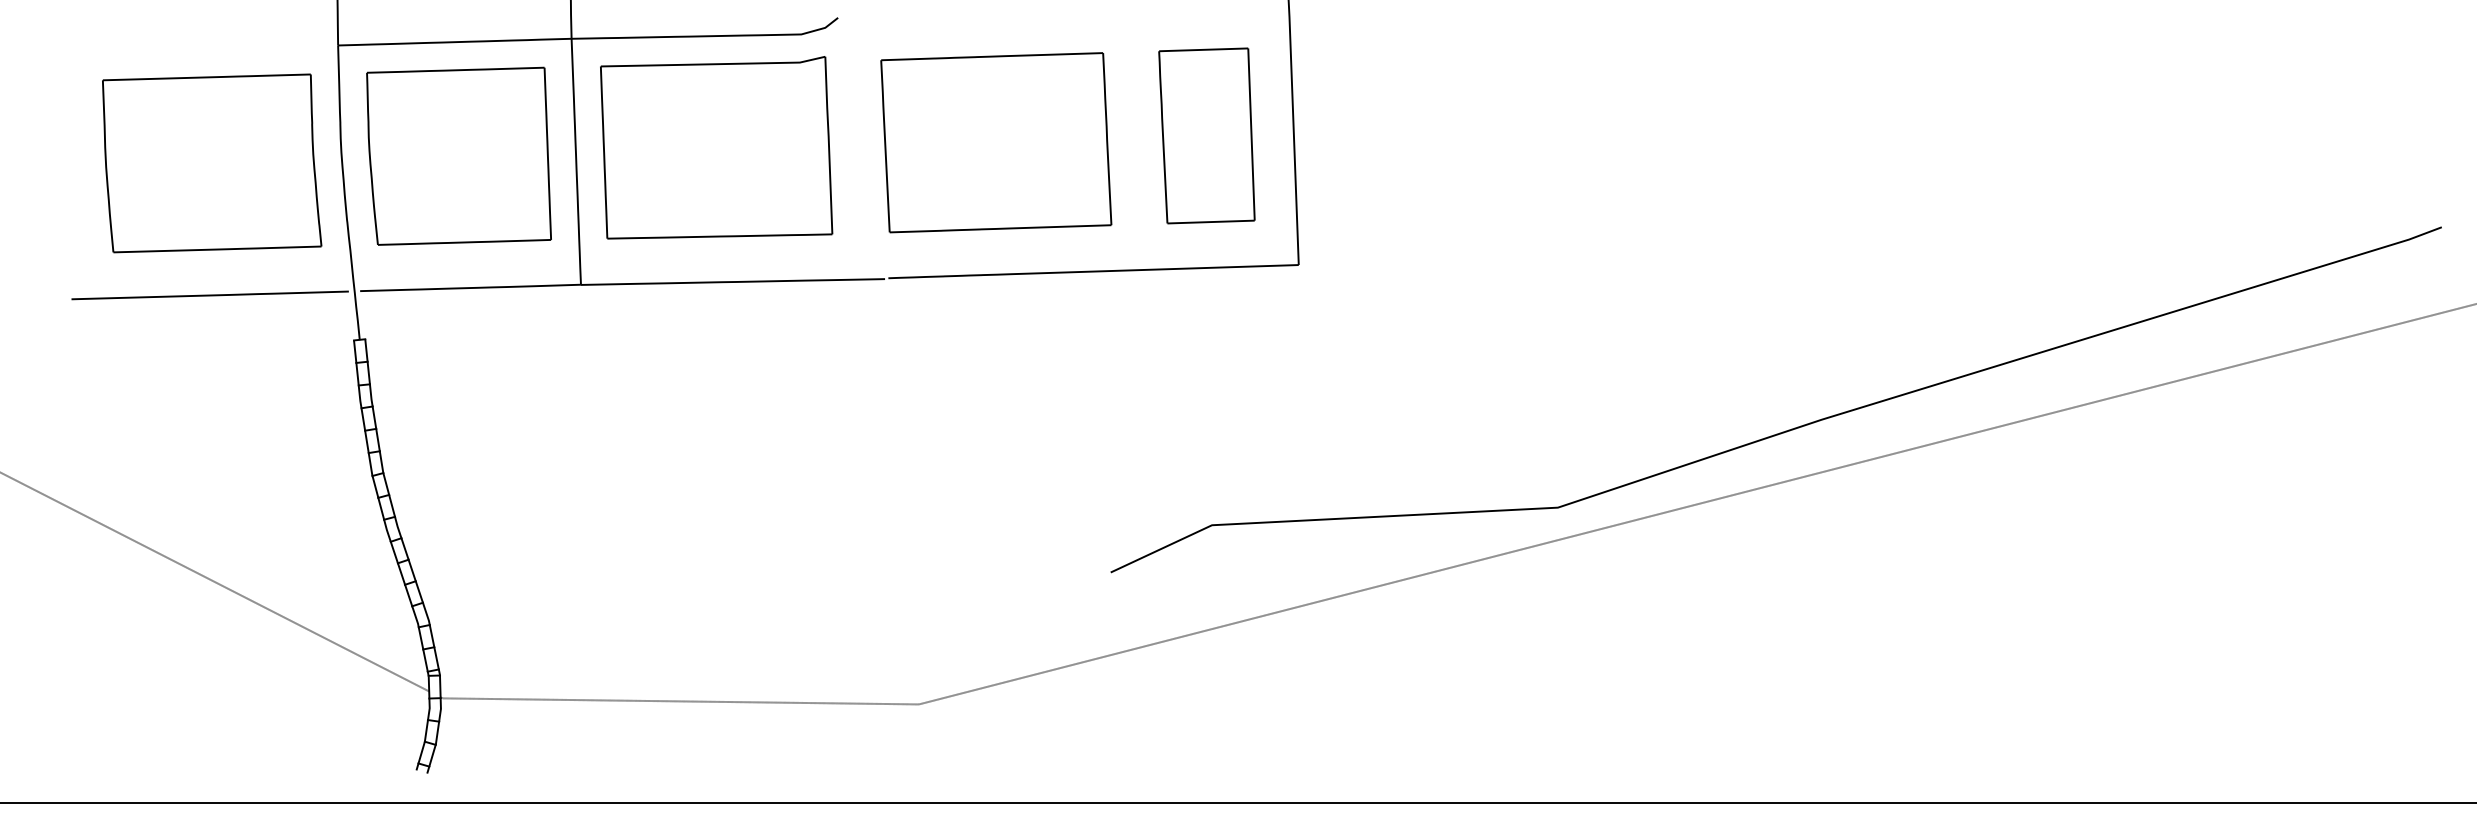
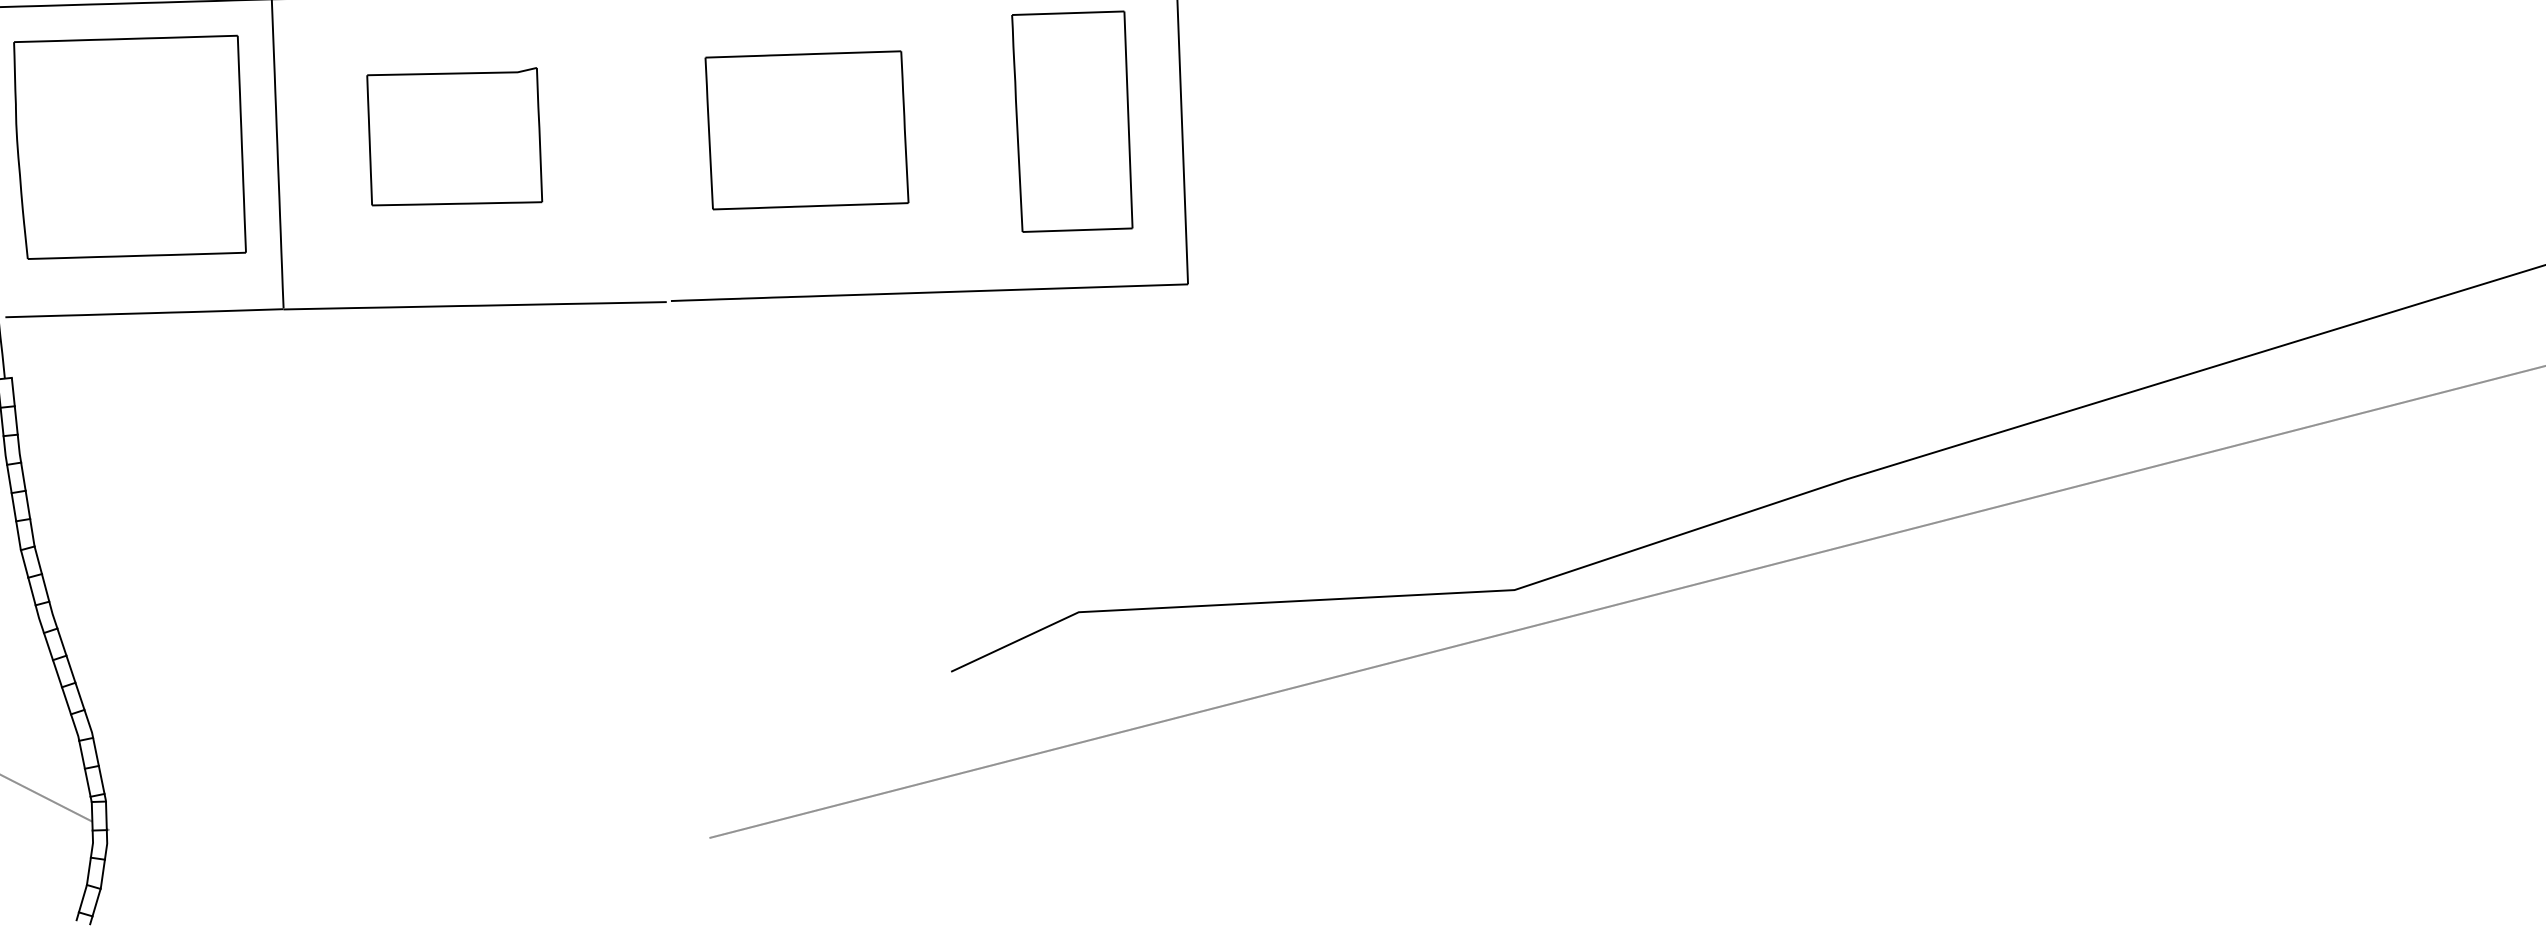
part: (996, 142) -> (807, 129), size x0.7
part: (716, 147) -> (454, 136), size x0.6
line: (680, 701) -> (409, 834), removed

